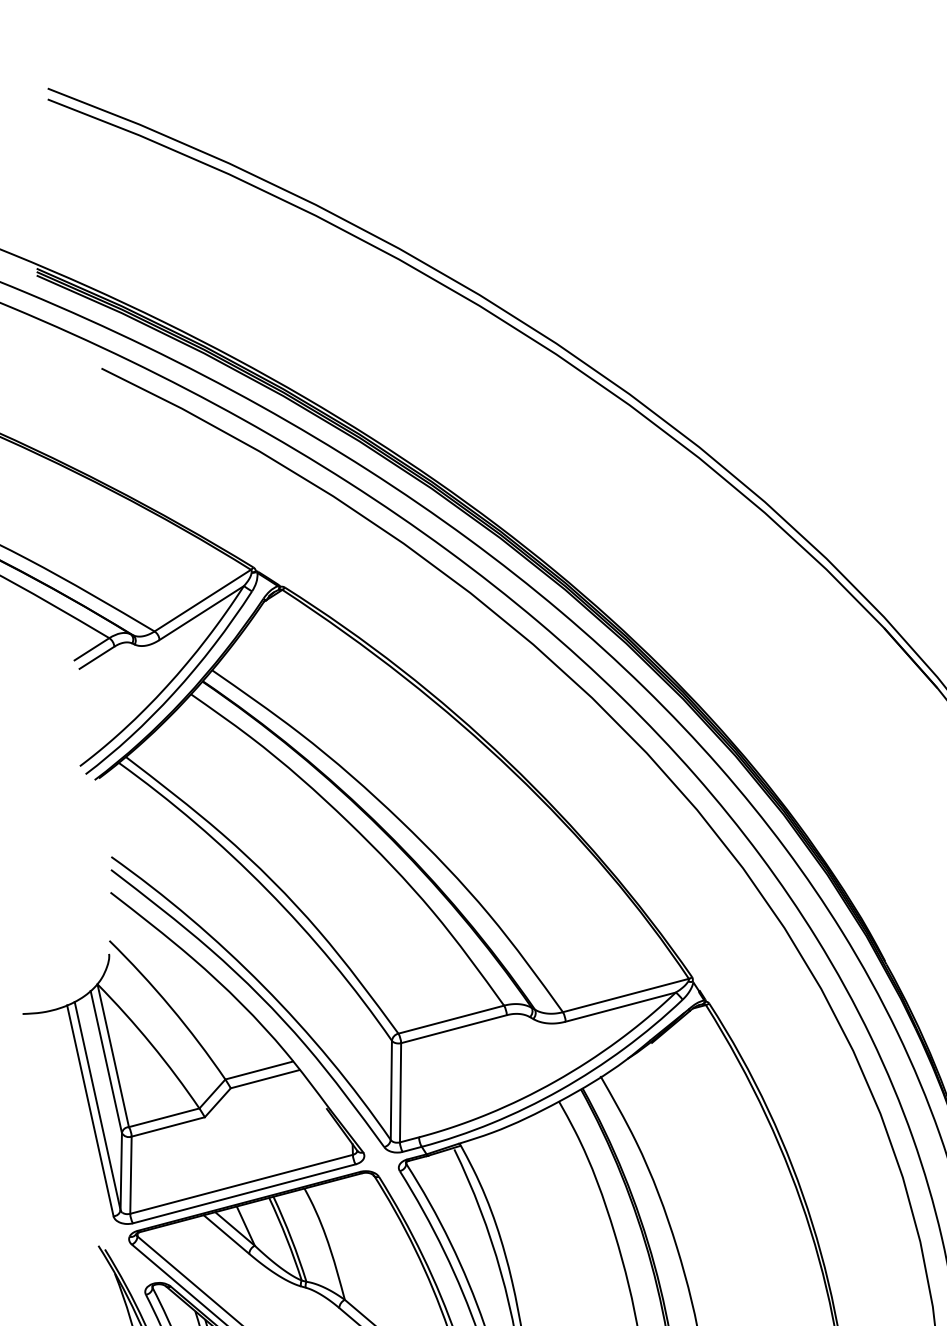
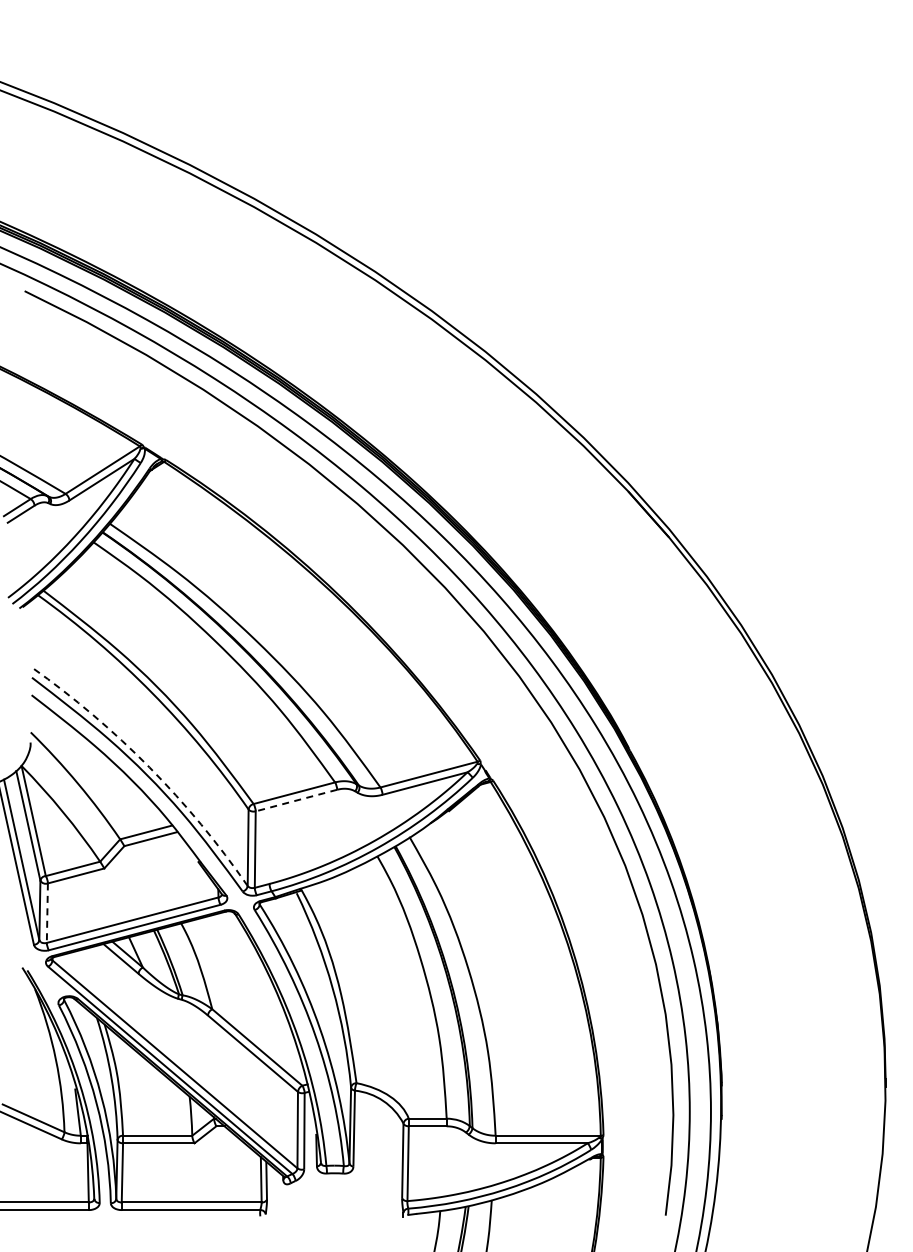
arc: (263, 986) -> (149, 767), solid -> dashed
line: (452, 1029) -> (295, 800), solid -> dashed
line: (131, 1175) -> (47, 913), solid -> dashed

